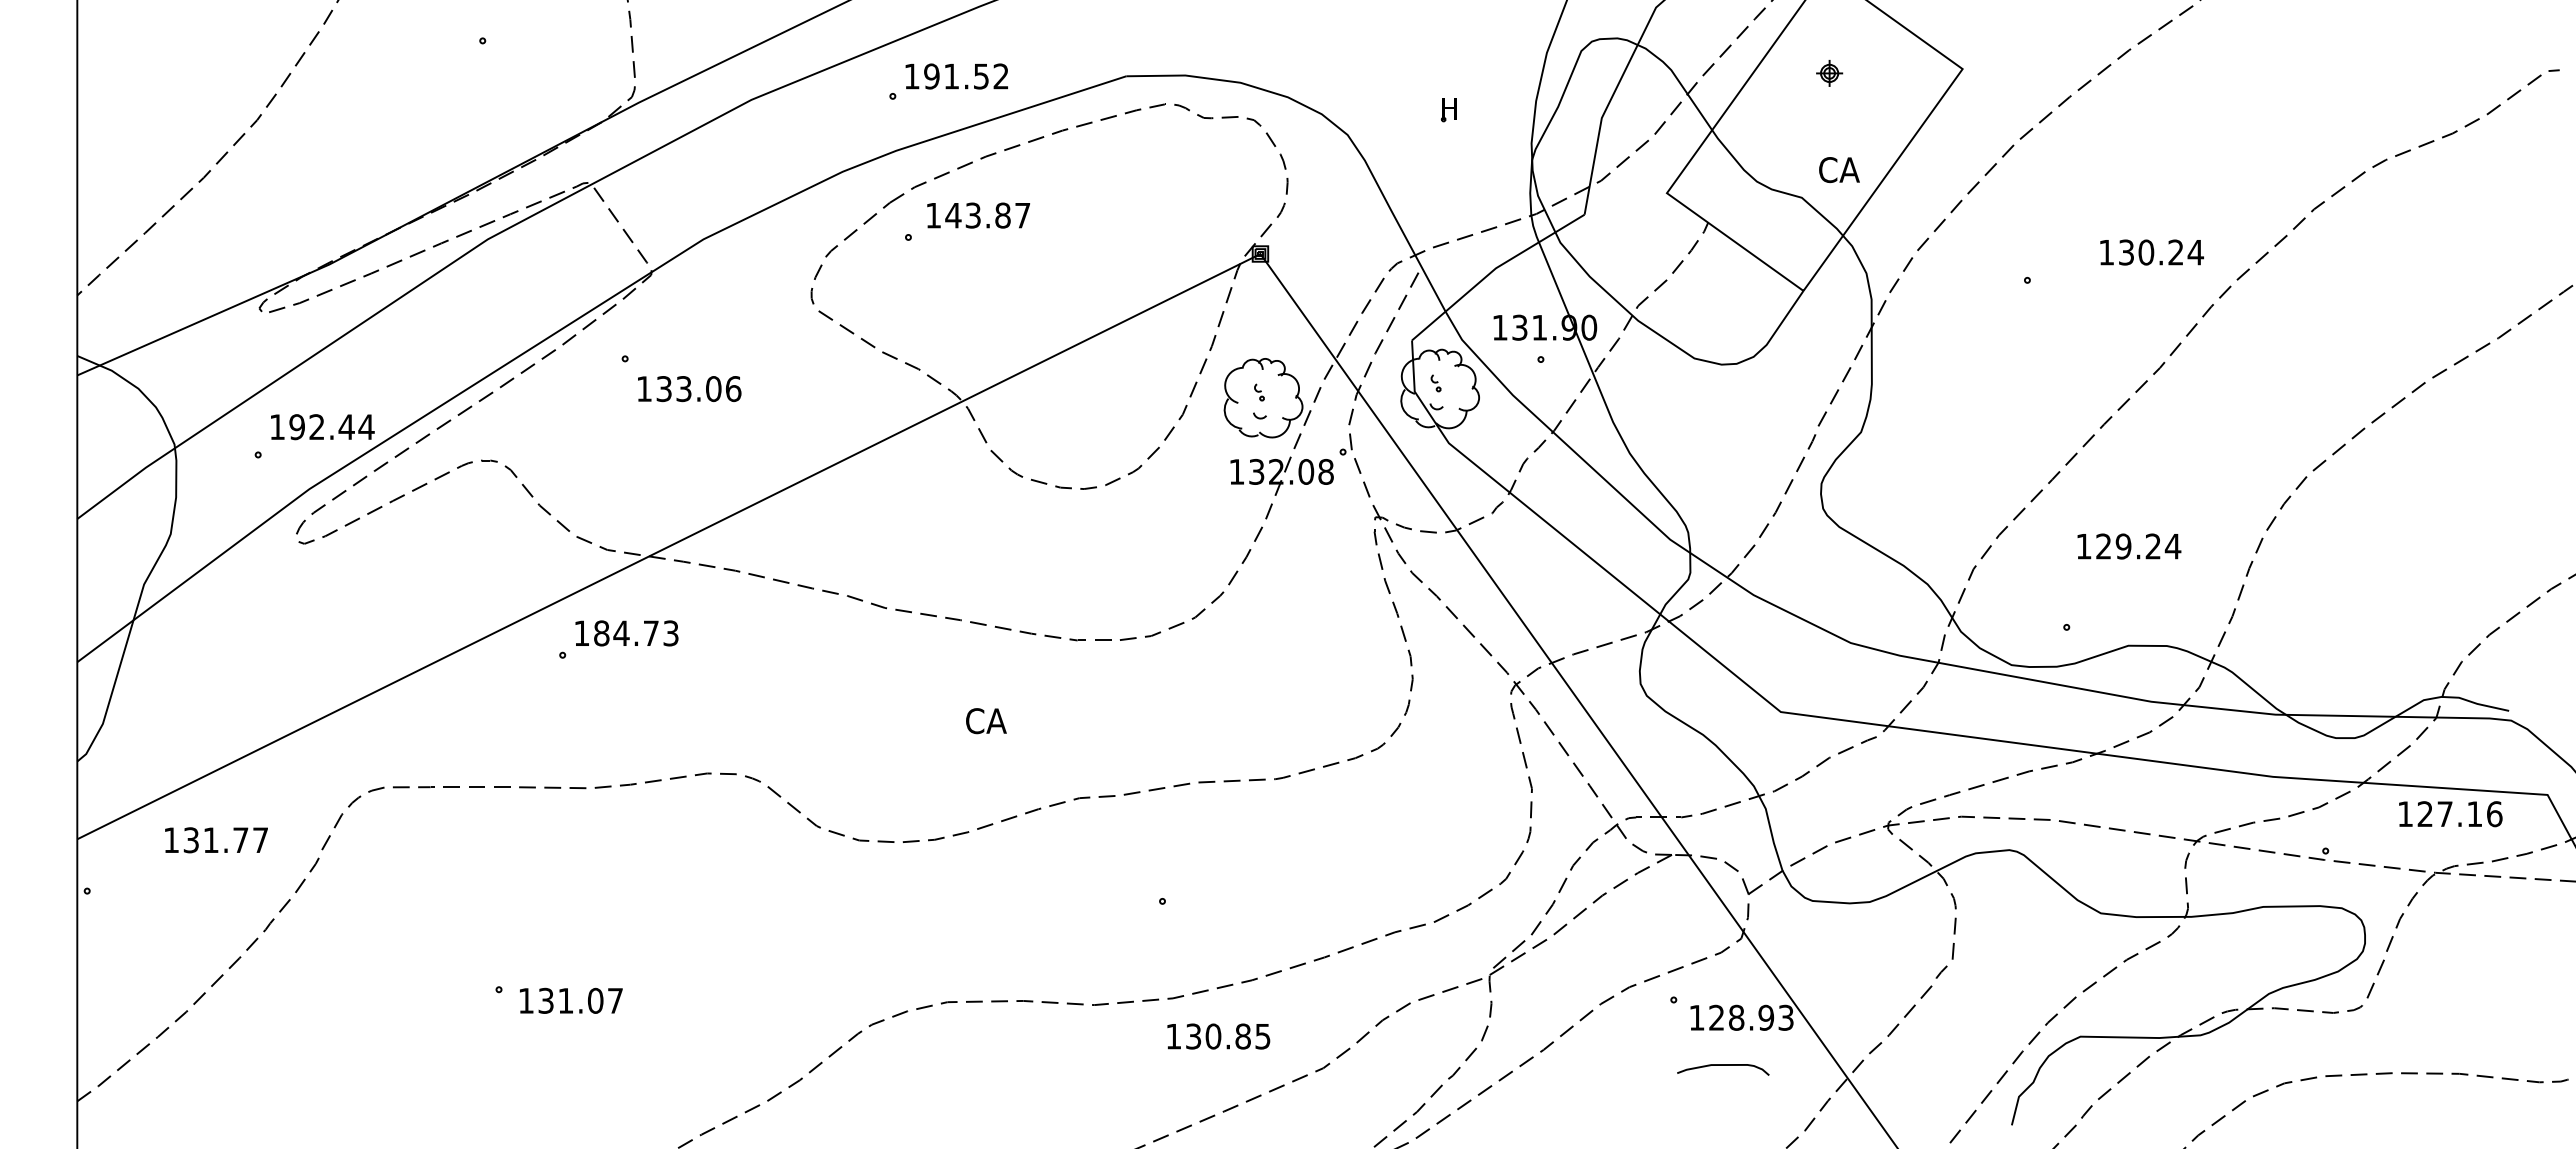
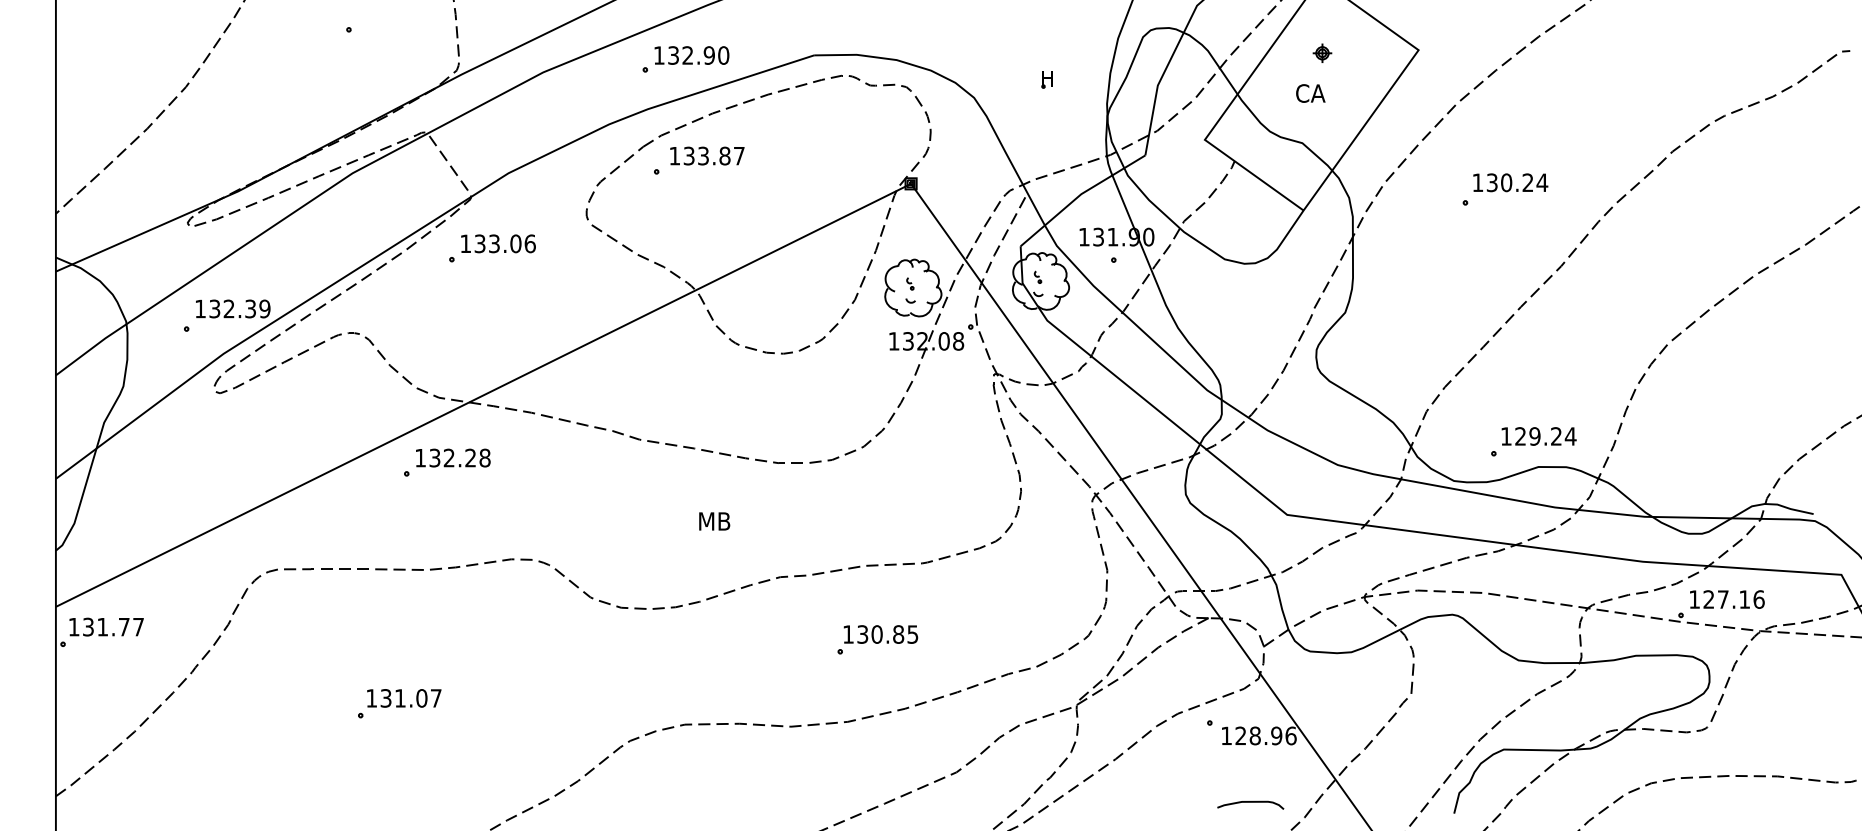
text: (966, 76) -> (698, 55), 191.52 -> 132.90
text: (1839, 170) -> (1310, 93), moved
text: (953, 215) -> (689, 156), 143.87 -> 133.87
text: (2151, 252) -> (1510, 182), moved
text: (689, 389) -> (498, 244), moved
text: (331, 427) -> (239, 309), 192.44 -> 132.39
text: (2129, 546) -> (1539, 436), moved
text: (636, 633) -> (460, 458), 184.73 -> 132.28
text: (988, 721) -> (714, 521), CA -> MB
text: (2450, 814) -> (1727, 599), moved
text: (216, 840) -> (106, 627), moved
text: (571, 1000) -> (404, 698), moved
text: (1786, 1017) -> (1291, 735), 128.93 -> 128.96
text: (1218, 1036) -> (880, 634), moved
curve: (1723, 1065) -> (1250, 802), moved

